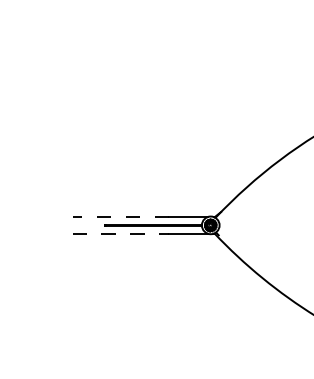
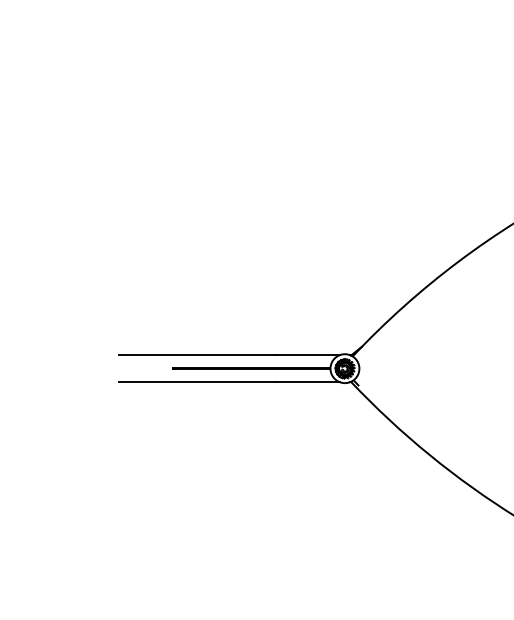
line: (120, 217) -> (197, 355), dashed -> solid
line: (121, 233) -> (198, 381), dashed -> solid

